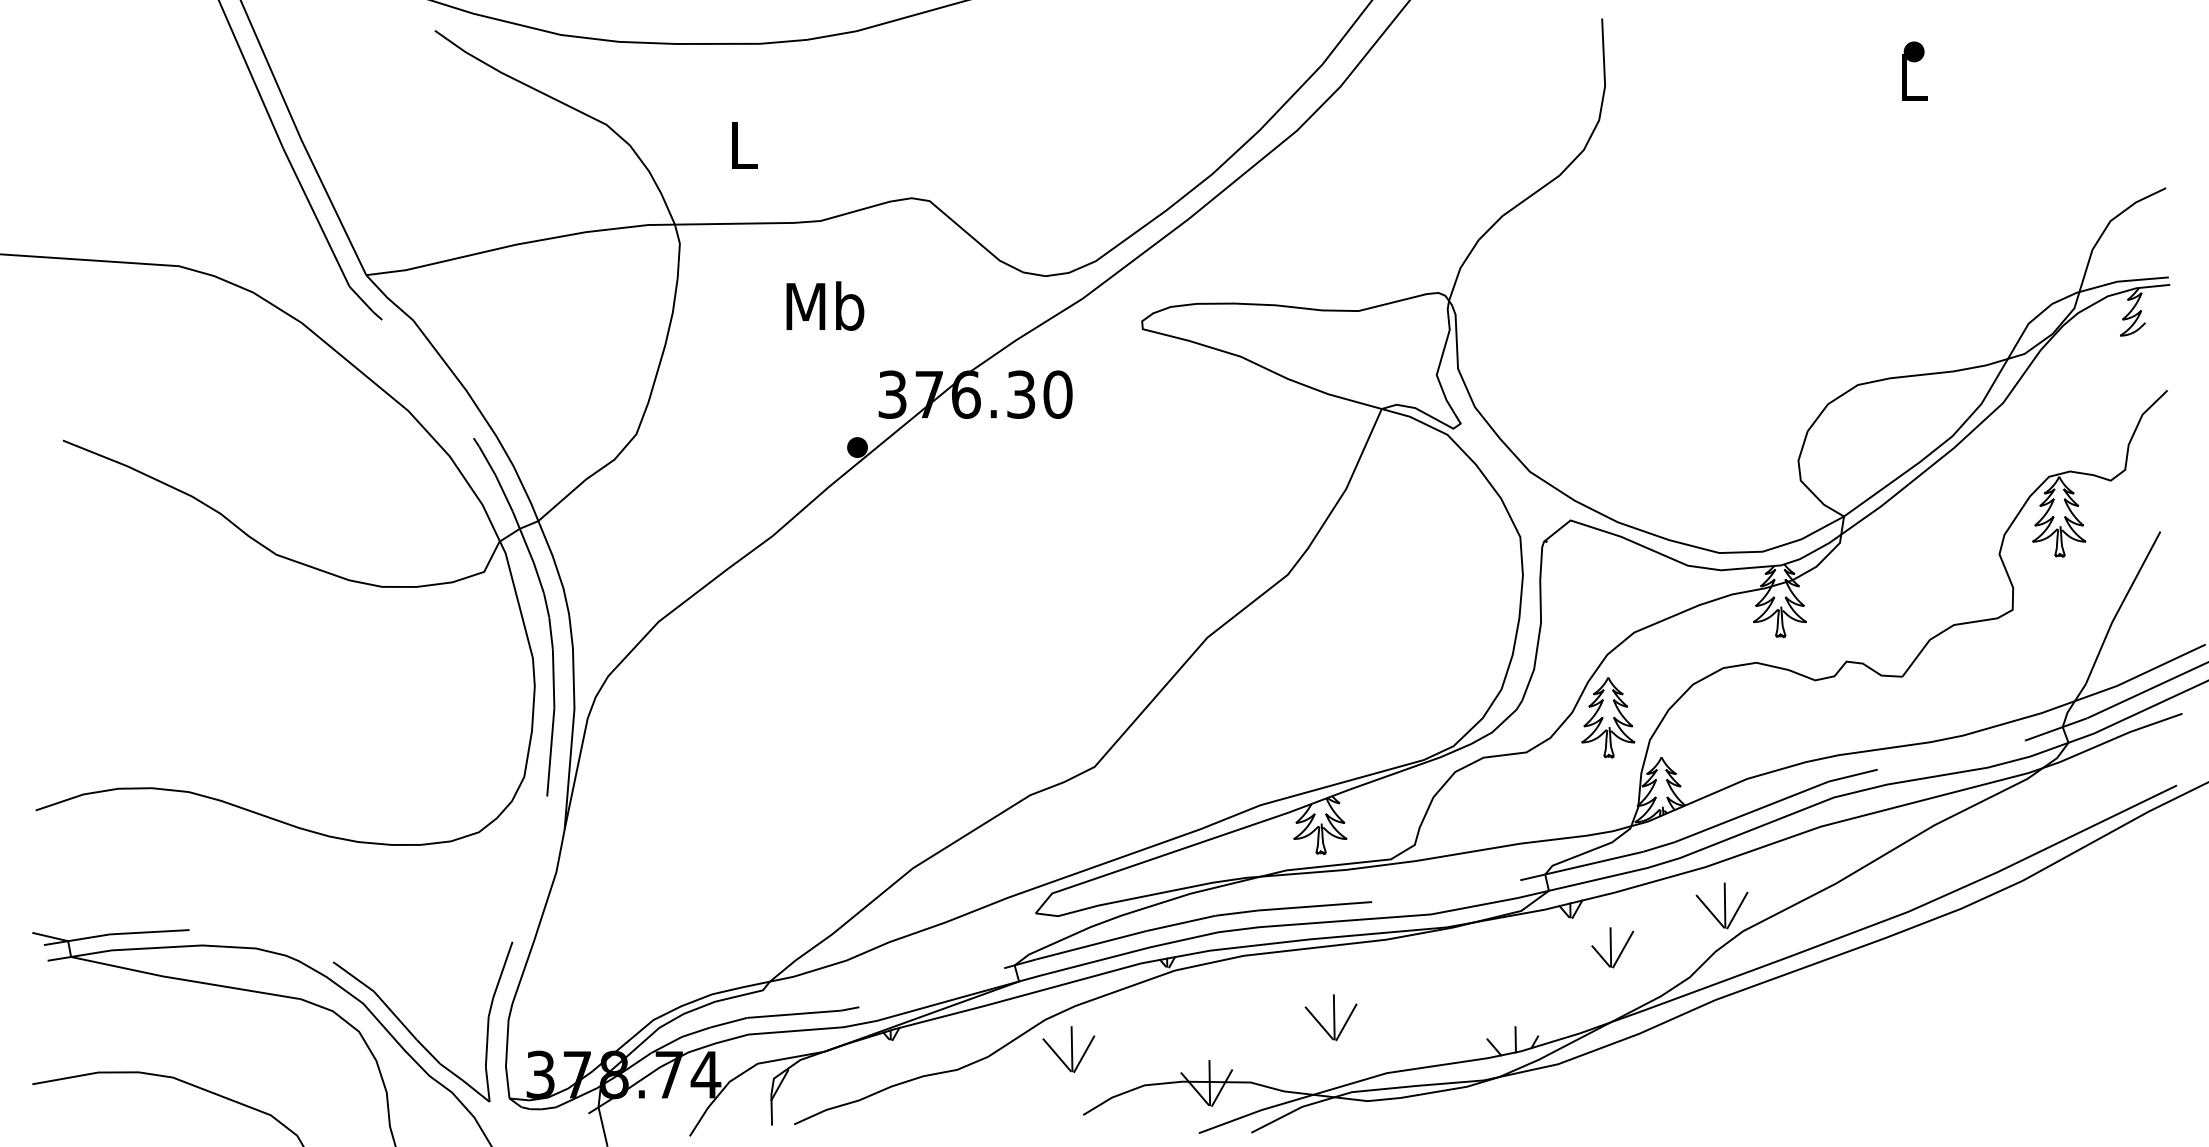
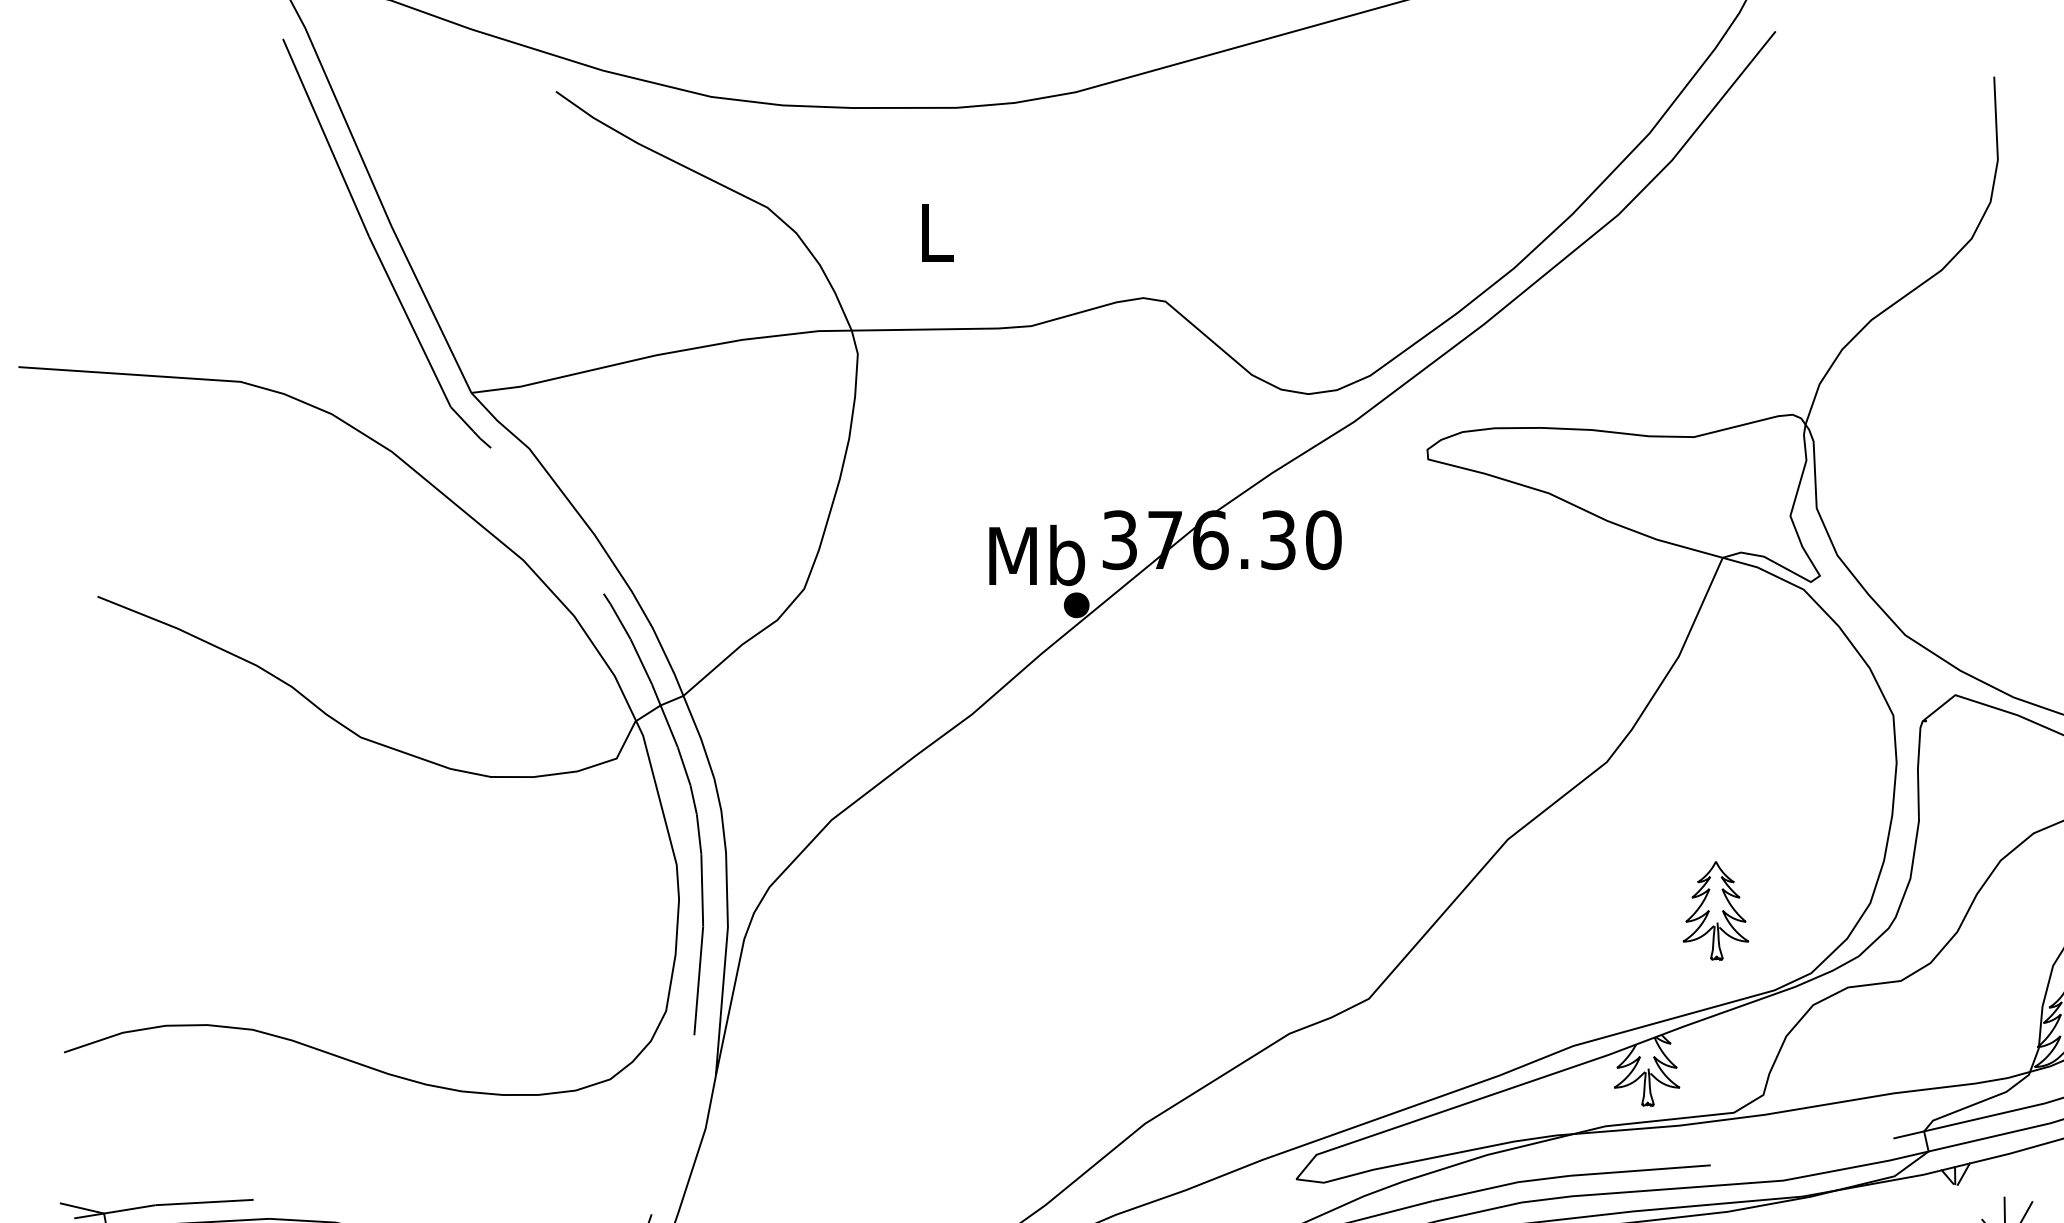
text: (825, 305) -> (1037, 554), moved
part: (1608, 717) -> (1716, 910), moved

